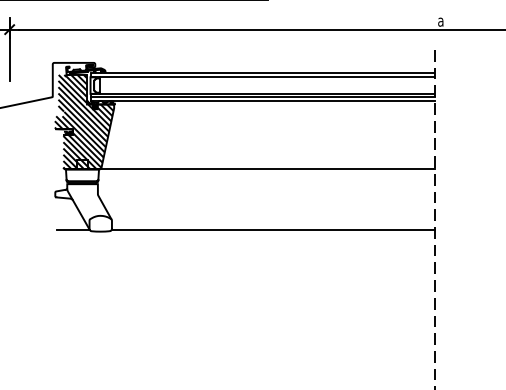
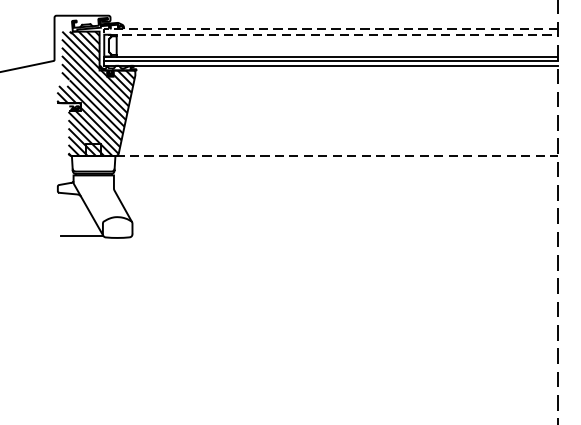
line: (90, 75) -> (104, 32), solid -> dashed
line: (267, 169) -> (337, 156), solid -> dashed
line: (273, 230) -> (345, 236), removed

